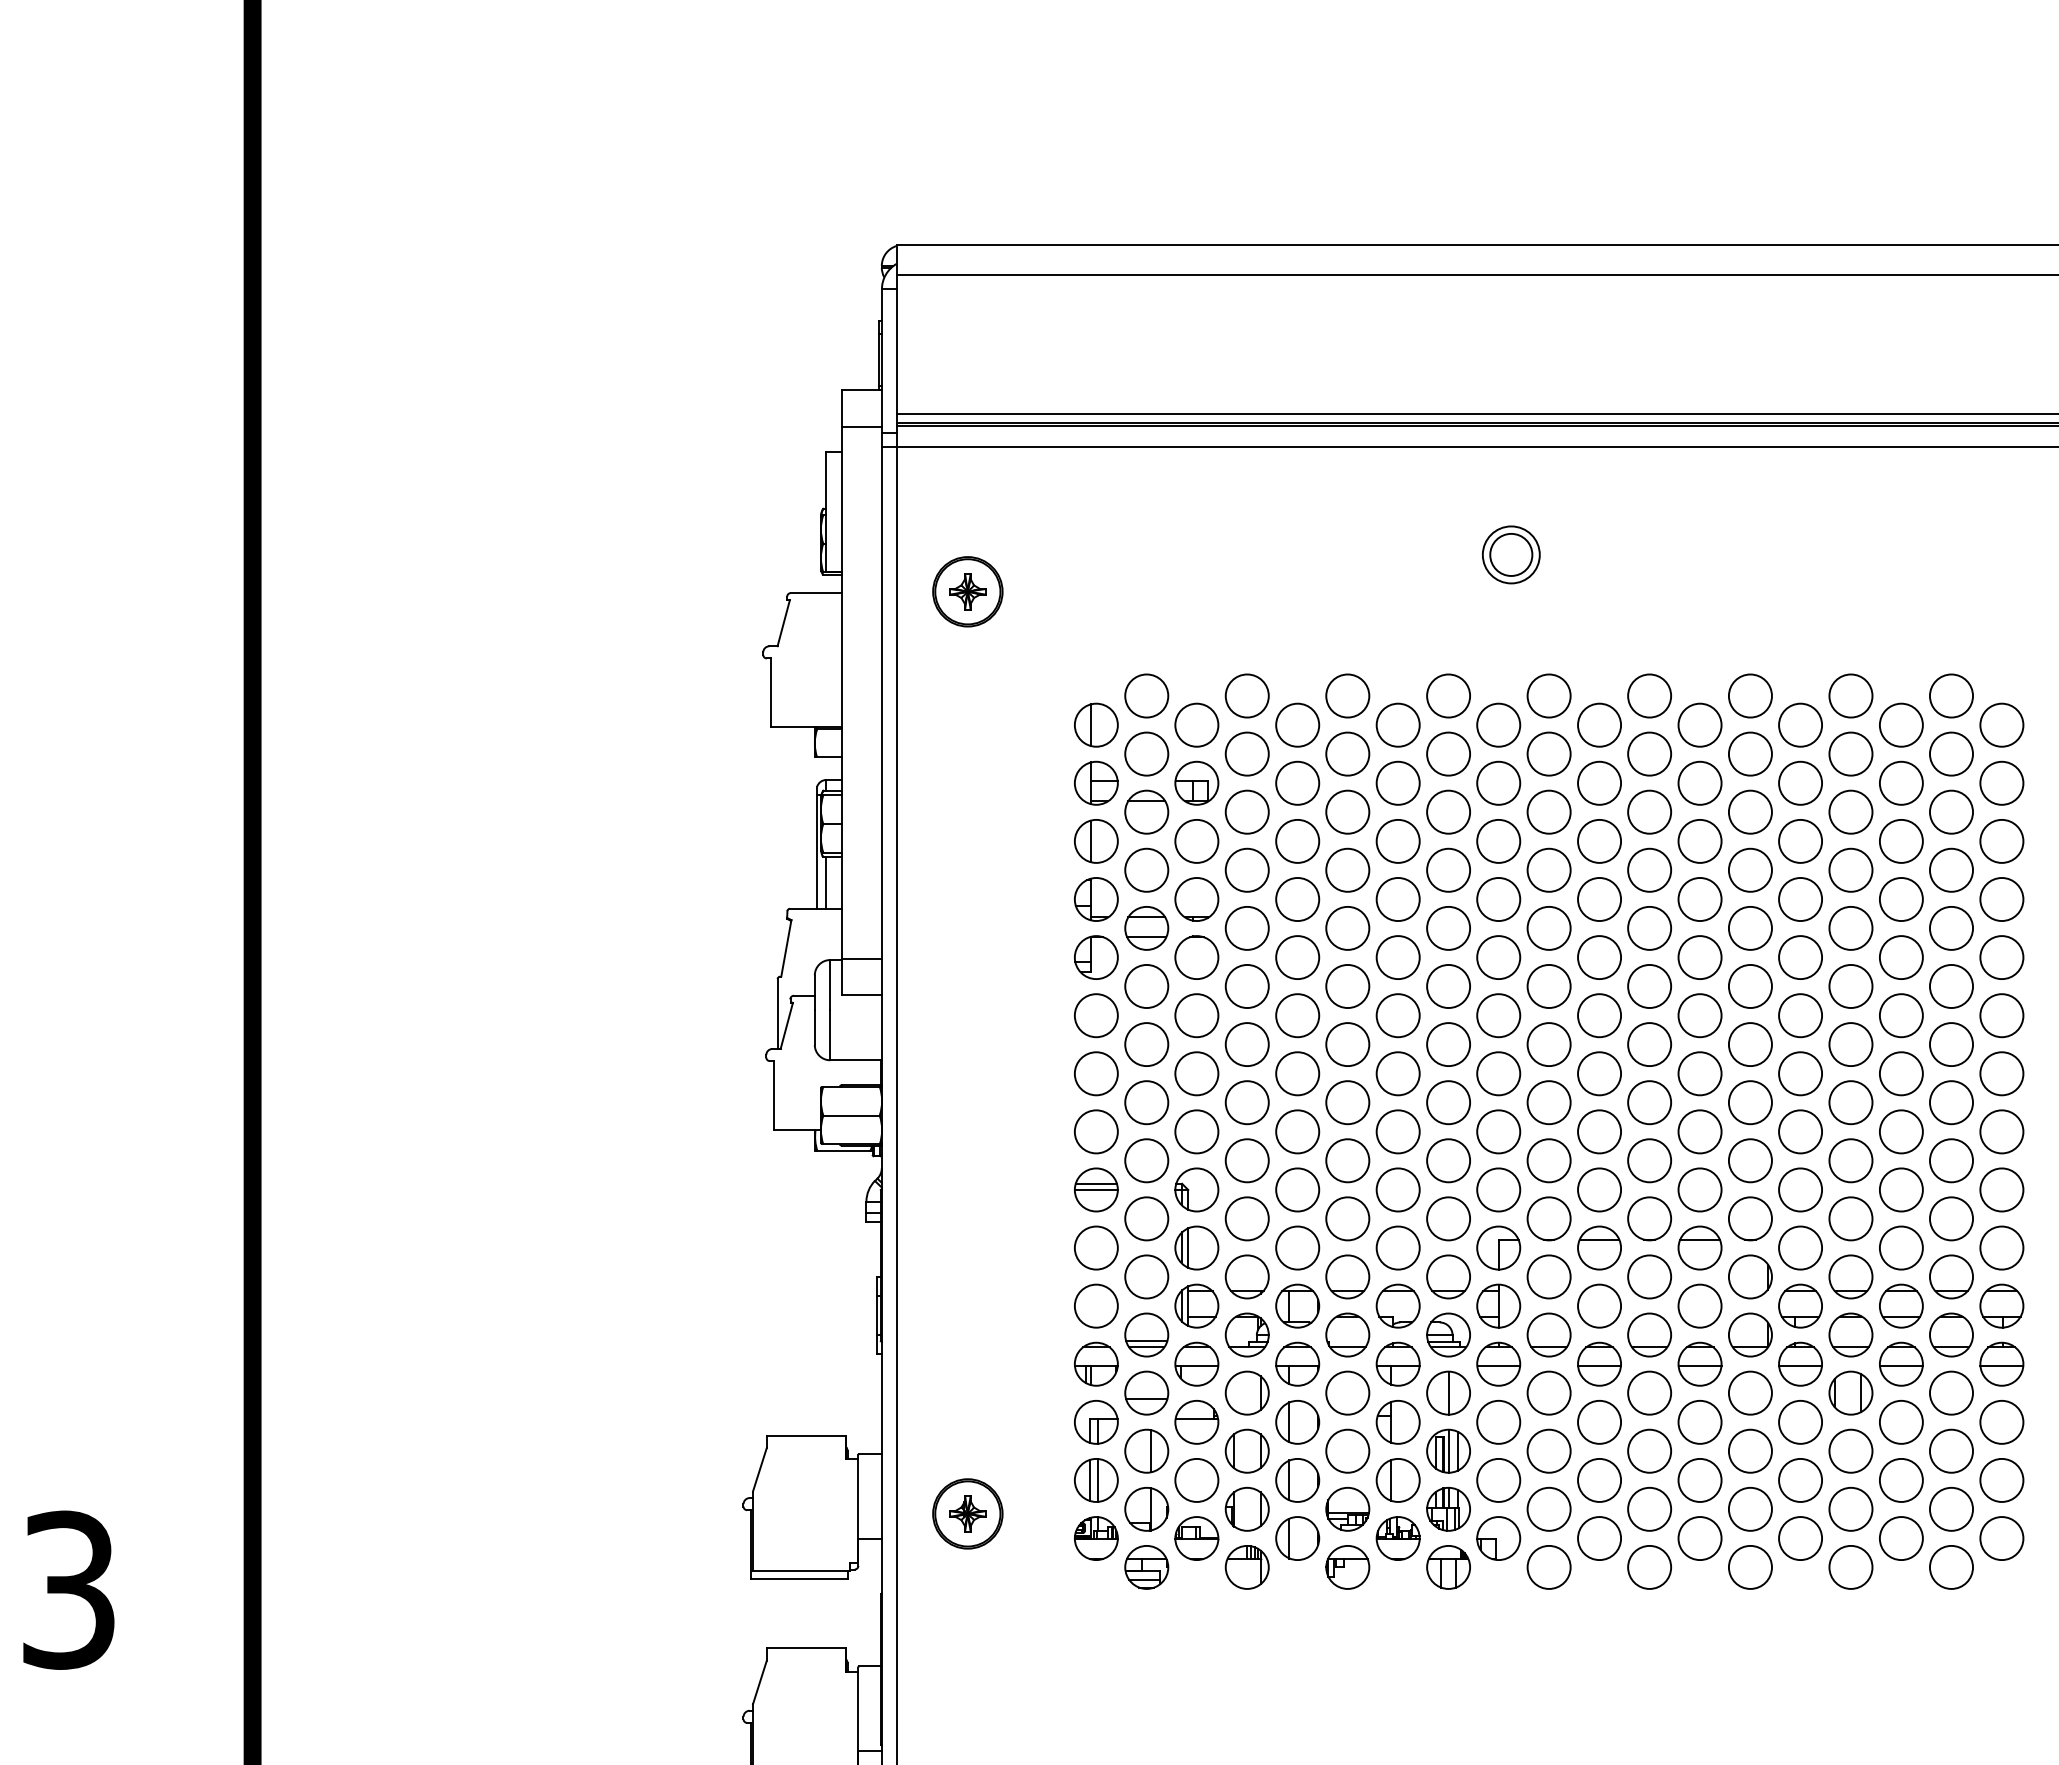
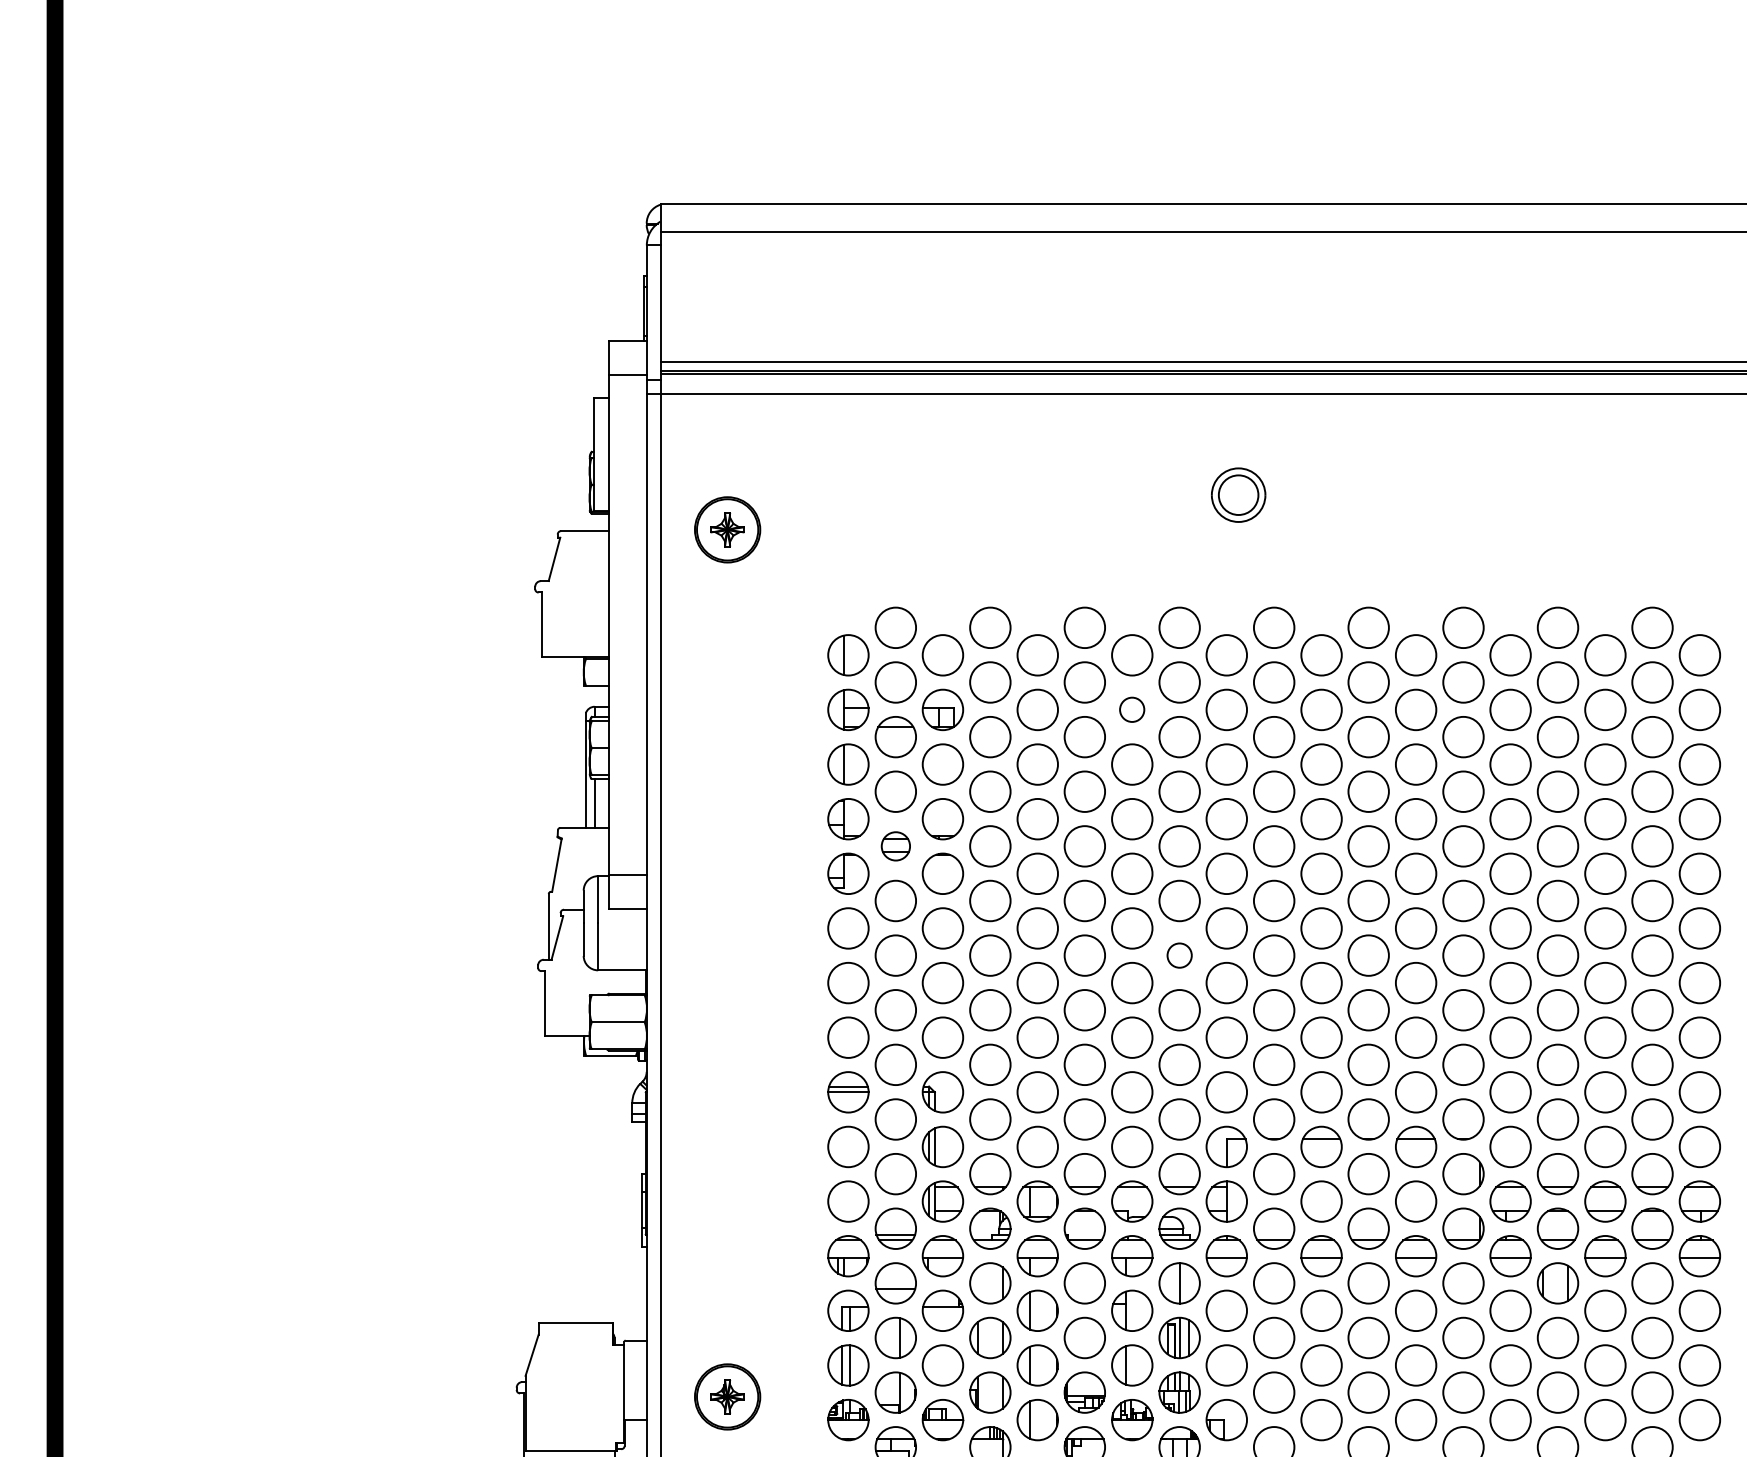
circle: (1397, 782) -> (1131, 709), size x0.6
part: (1146, 928) -> (895, 846), size x0.7
circle: (1448, 1044) -> (1179, 955), size x0.6

